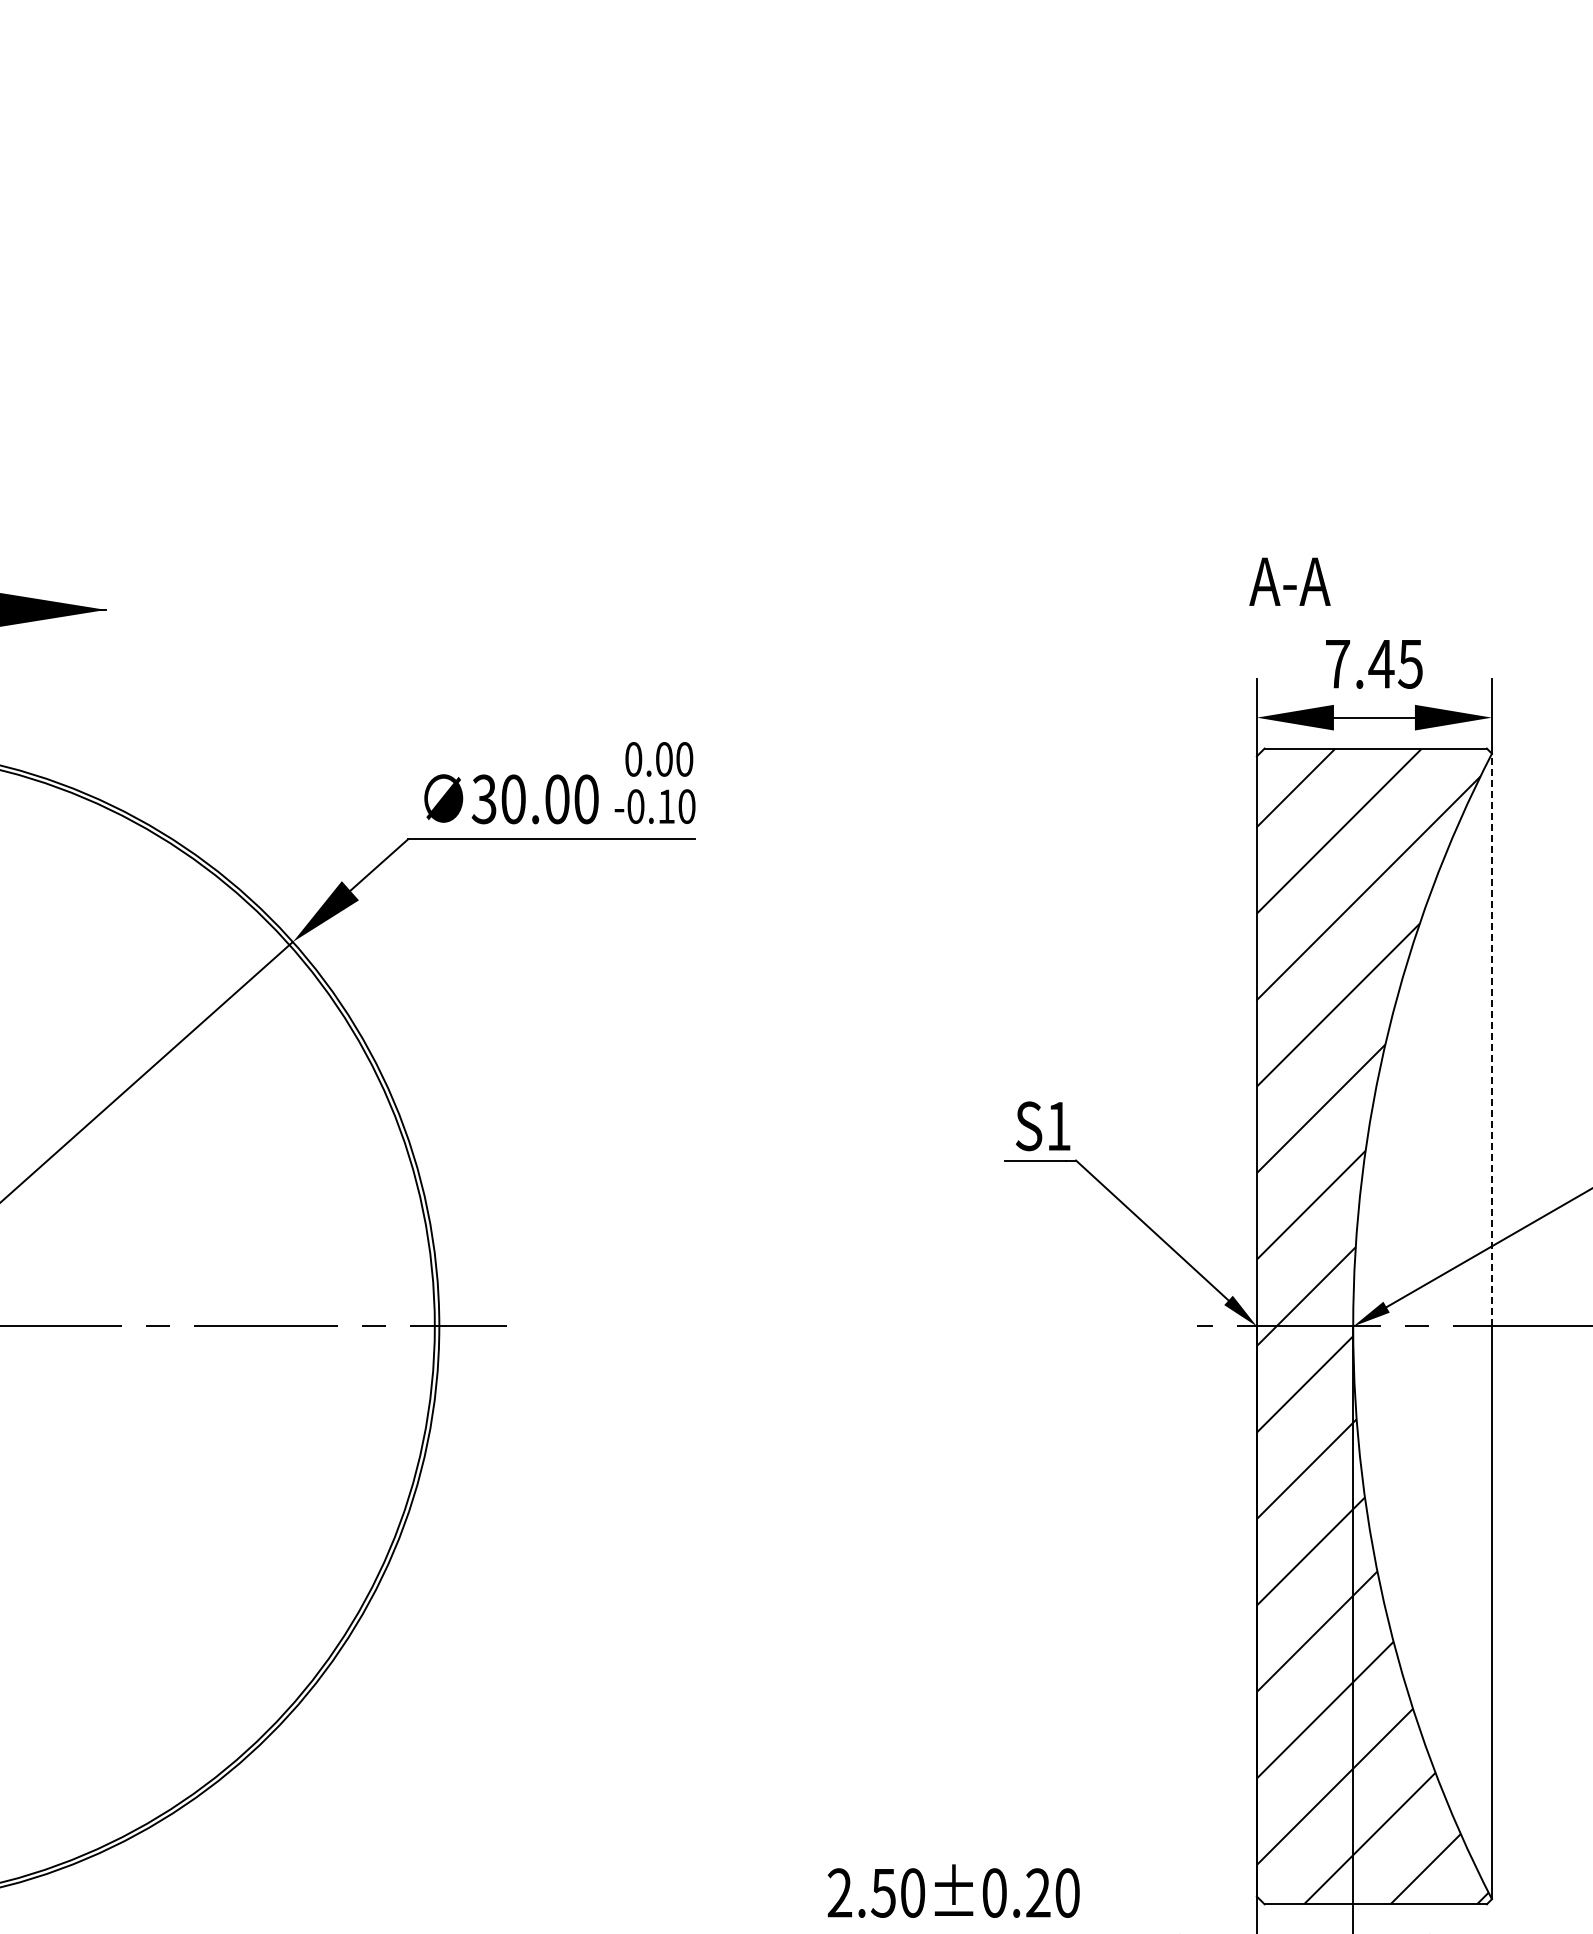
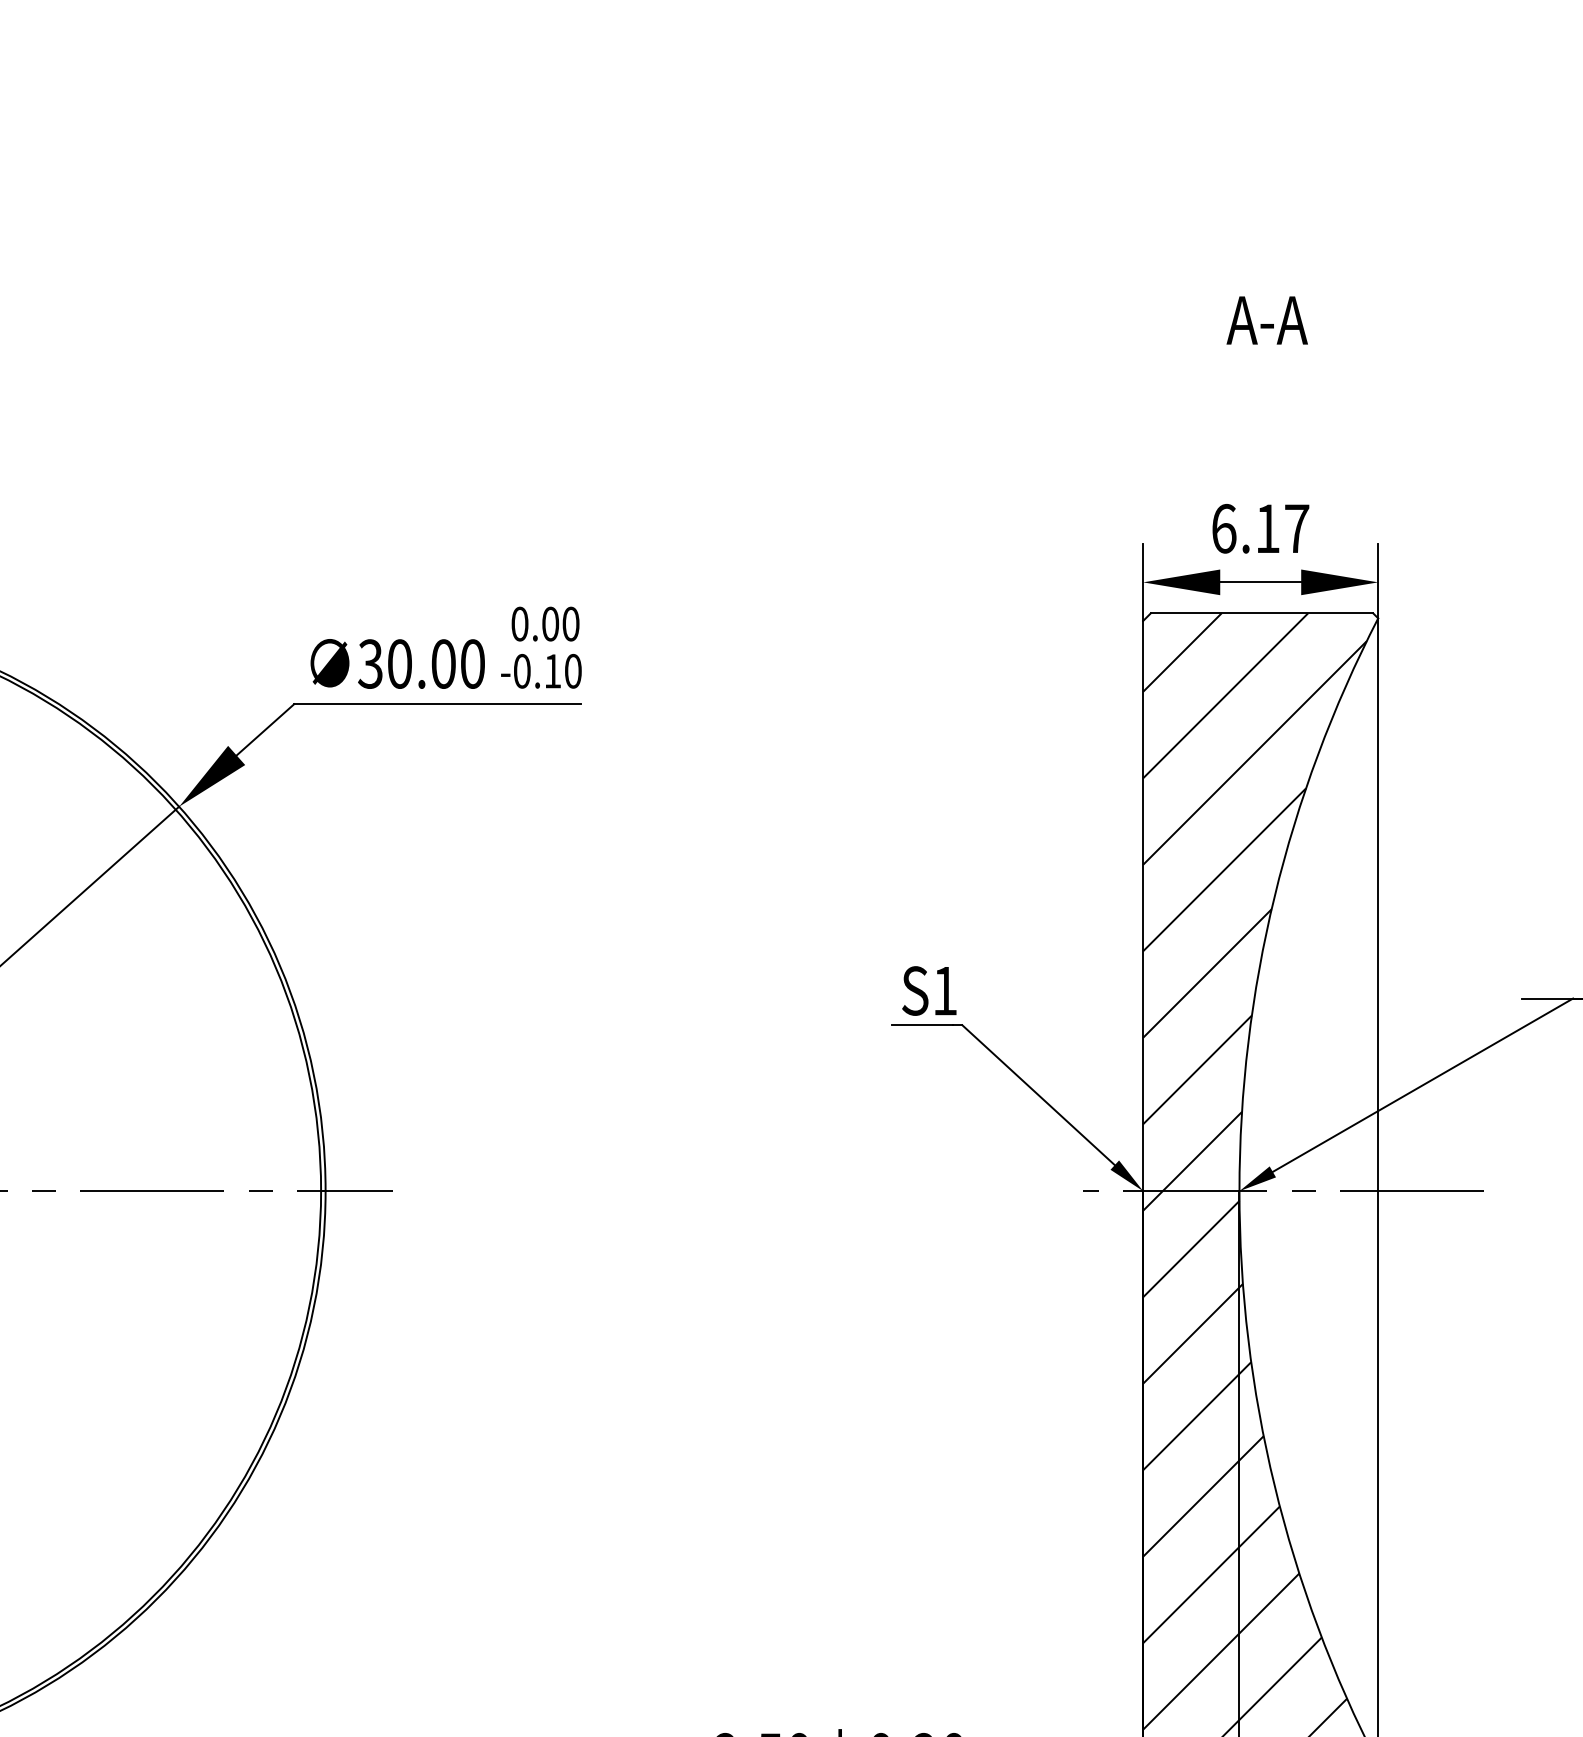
text: (1289, 581) -> (1266, 320), moved
text: (1374, 663) -> (1260, 528), 7.45 -> 6.17
line: (1491, 1039) -> (1377, 904), dashed -> solid

